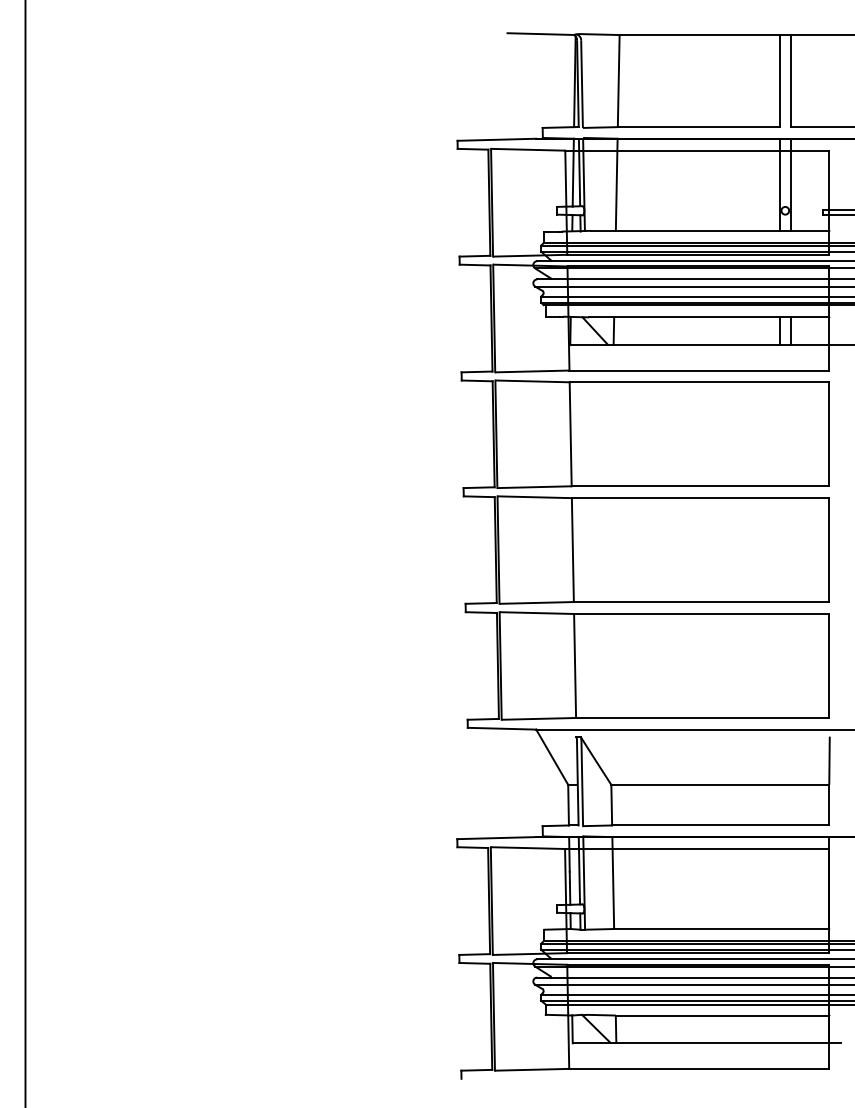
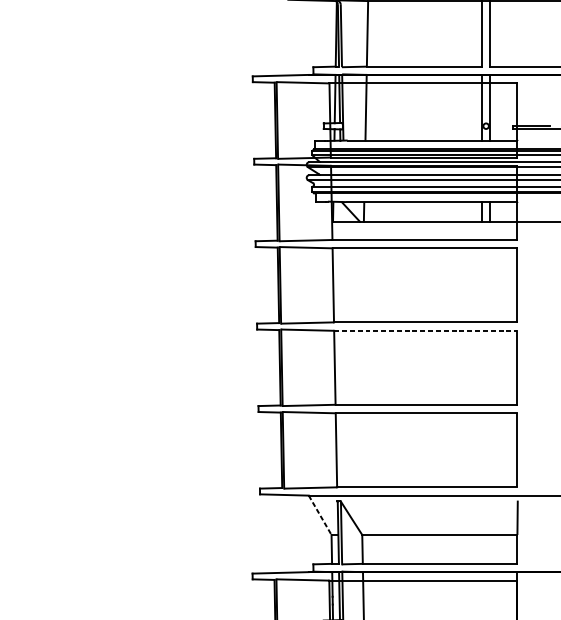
line: (700, 498) -> (425, 331), solid -> dashed
line: (552, 757) -> (320, 515), solid -> dashed

